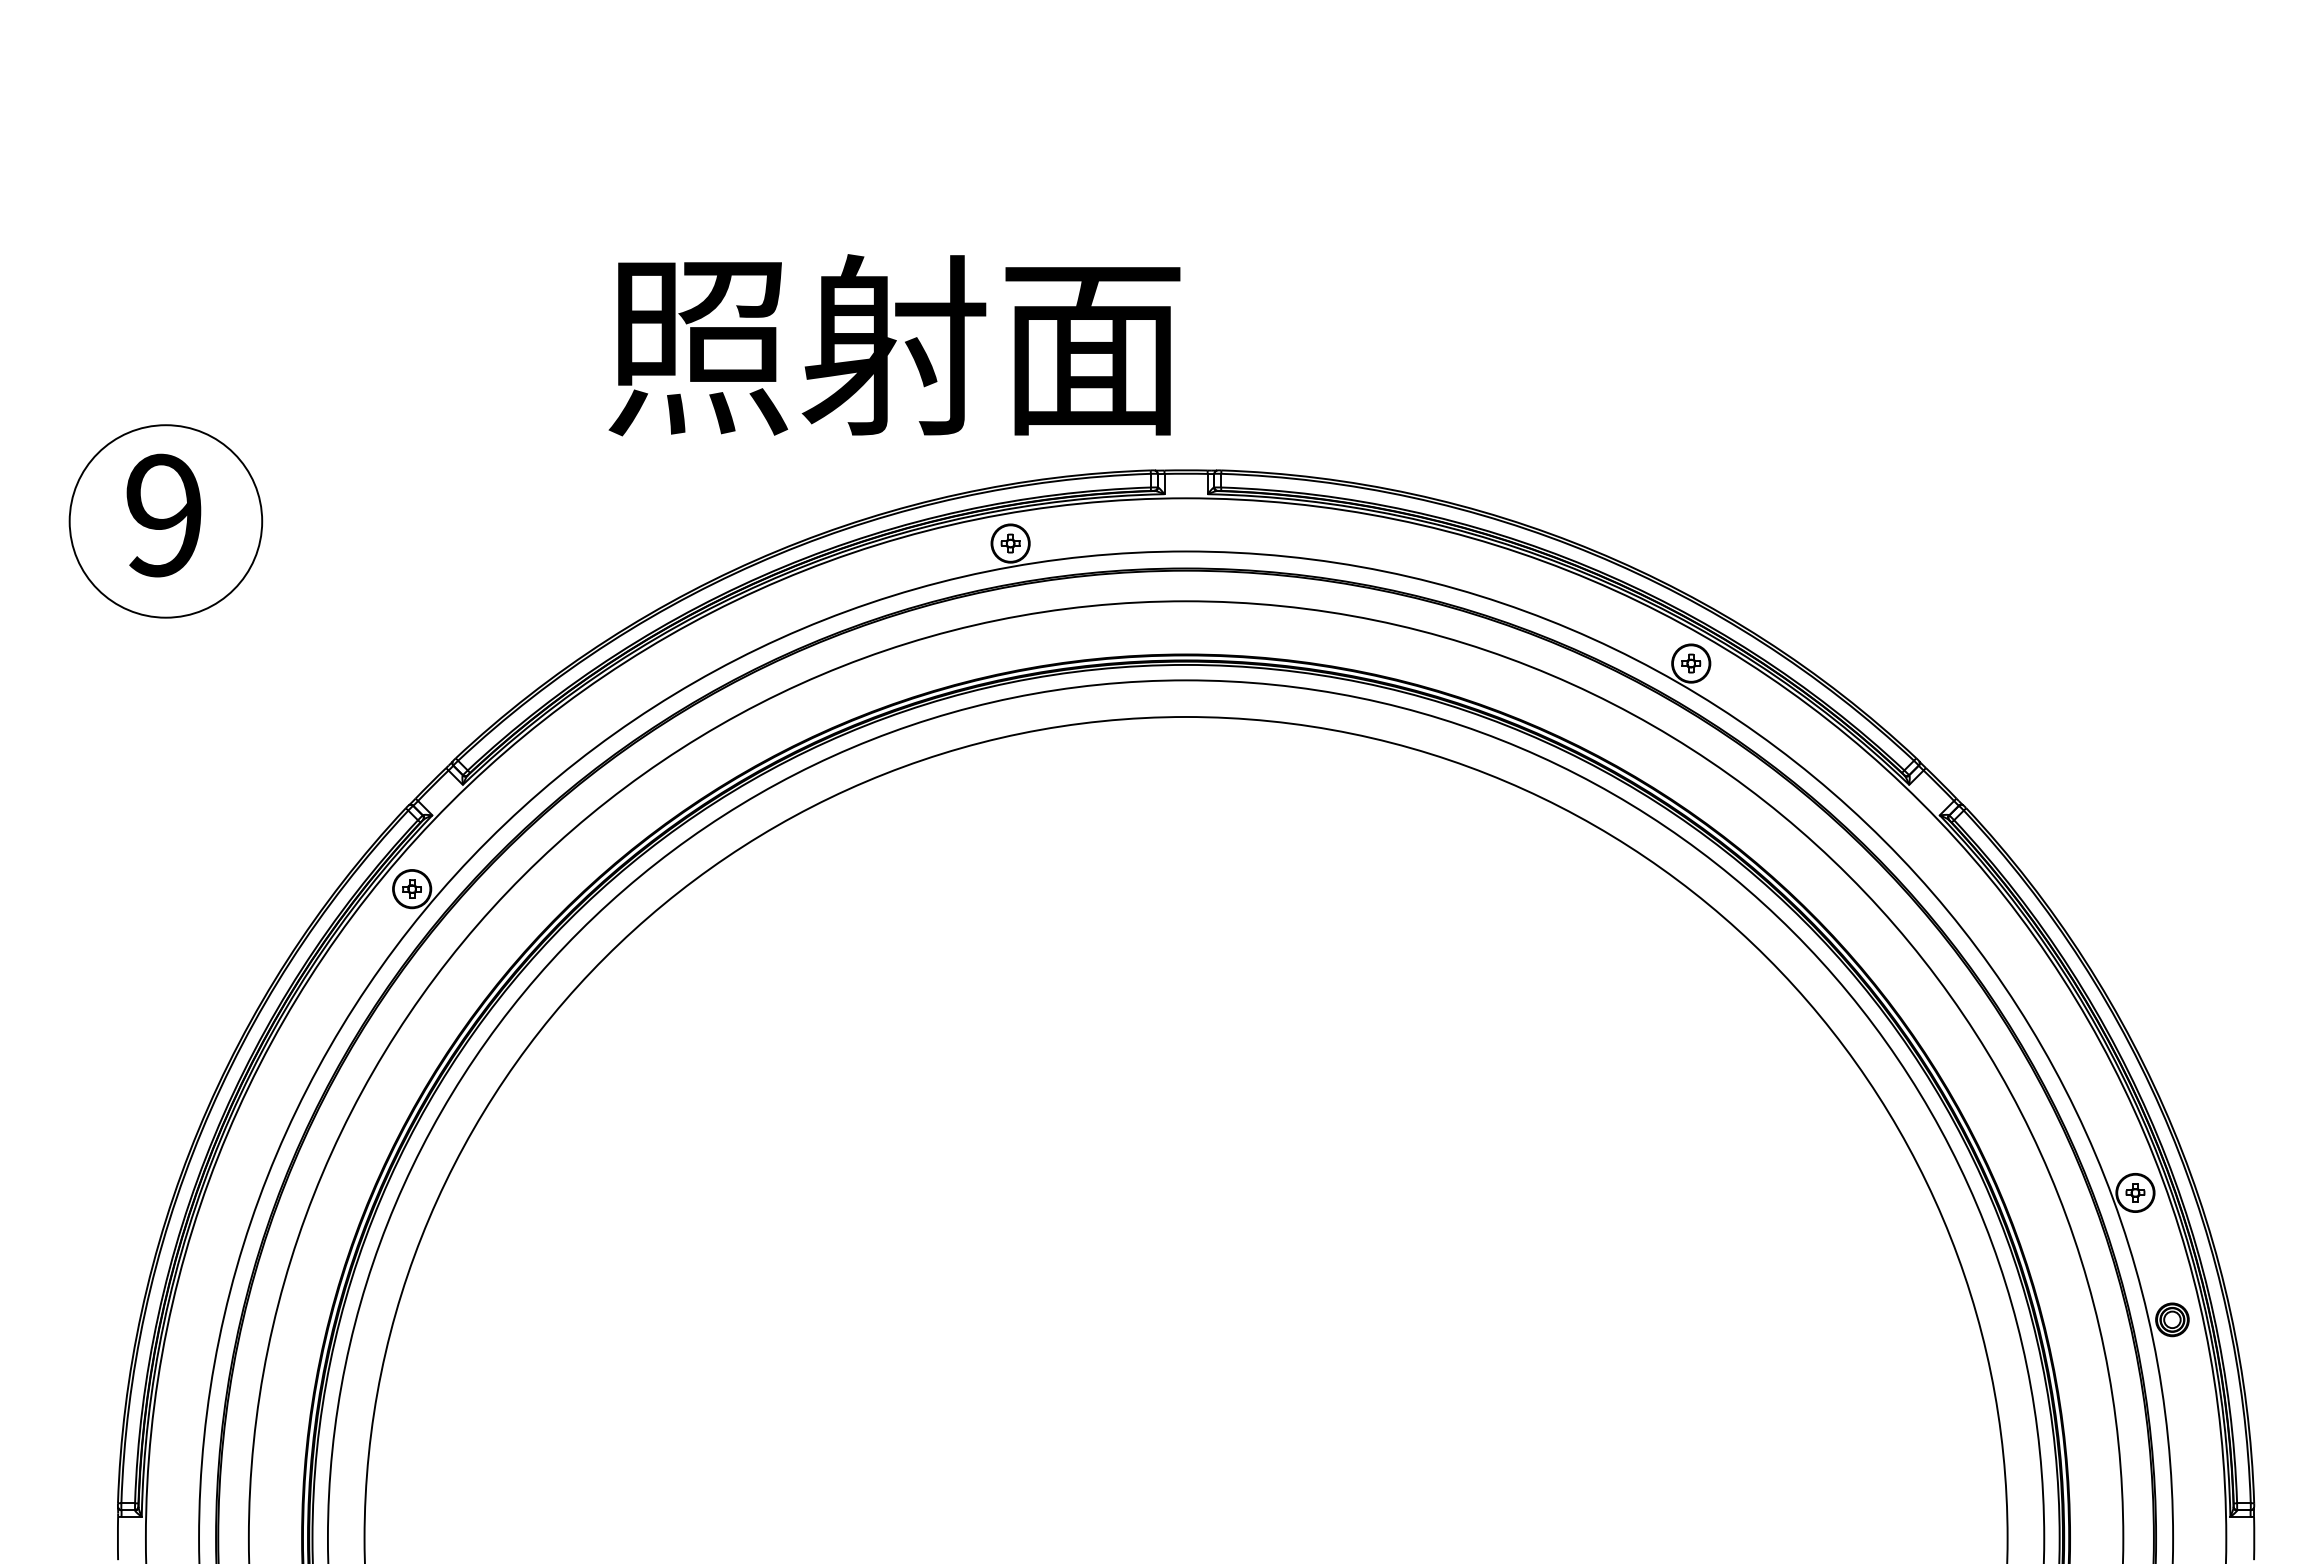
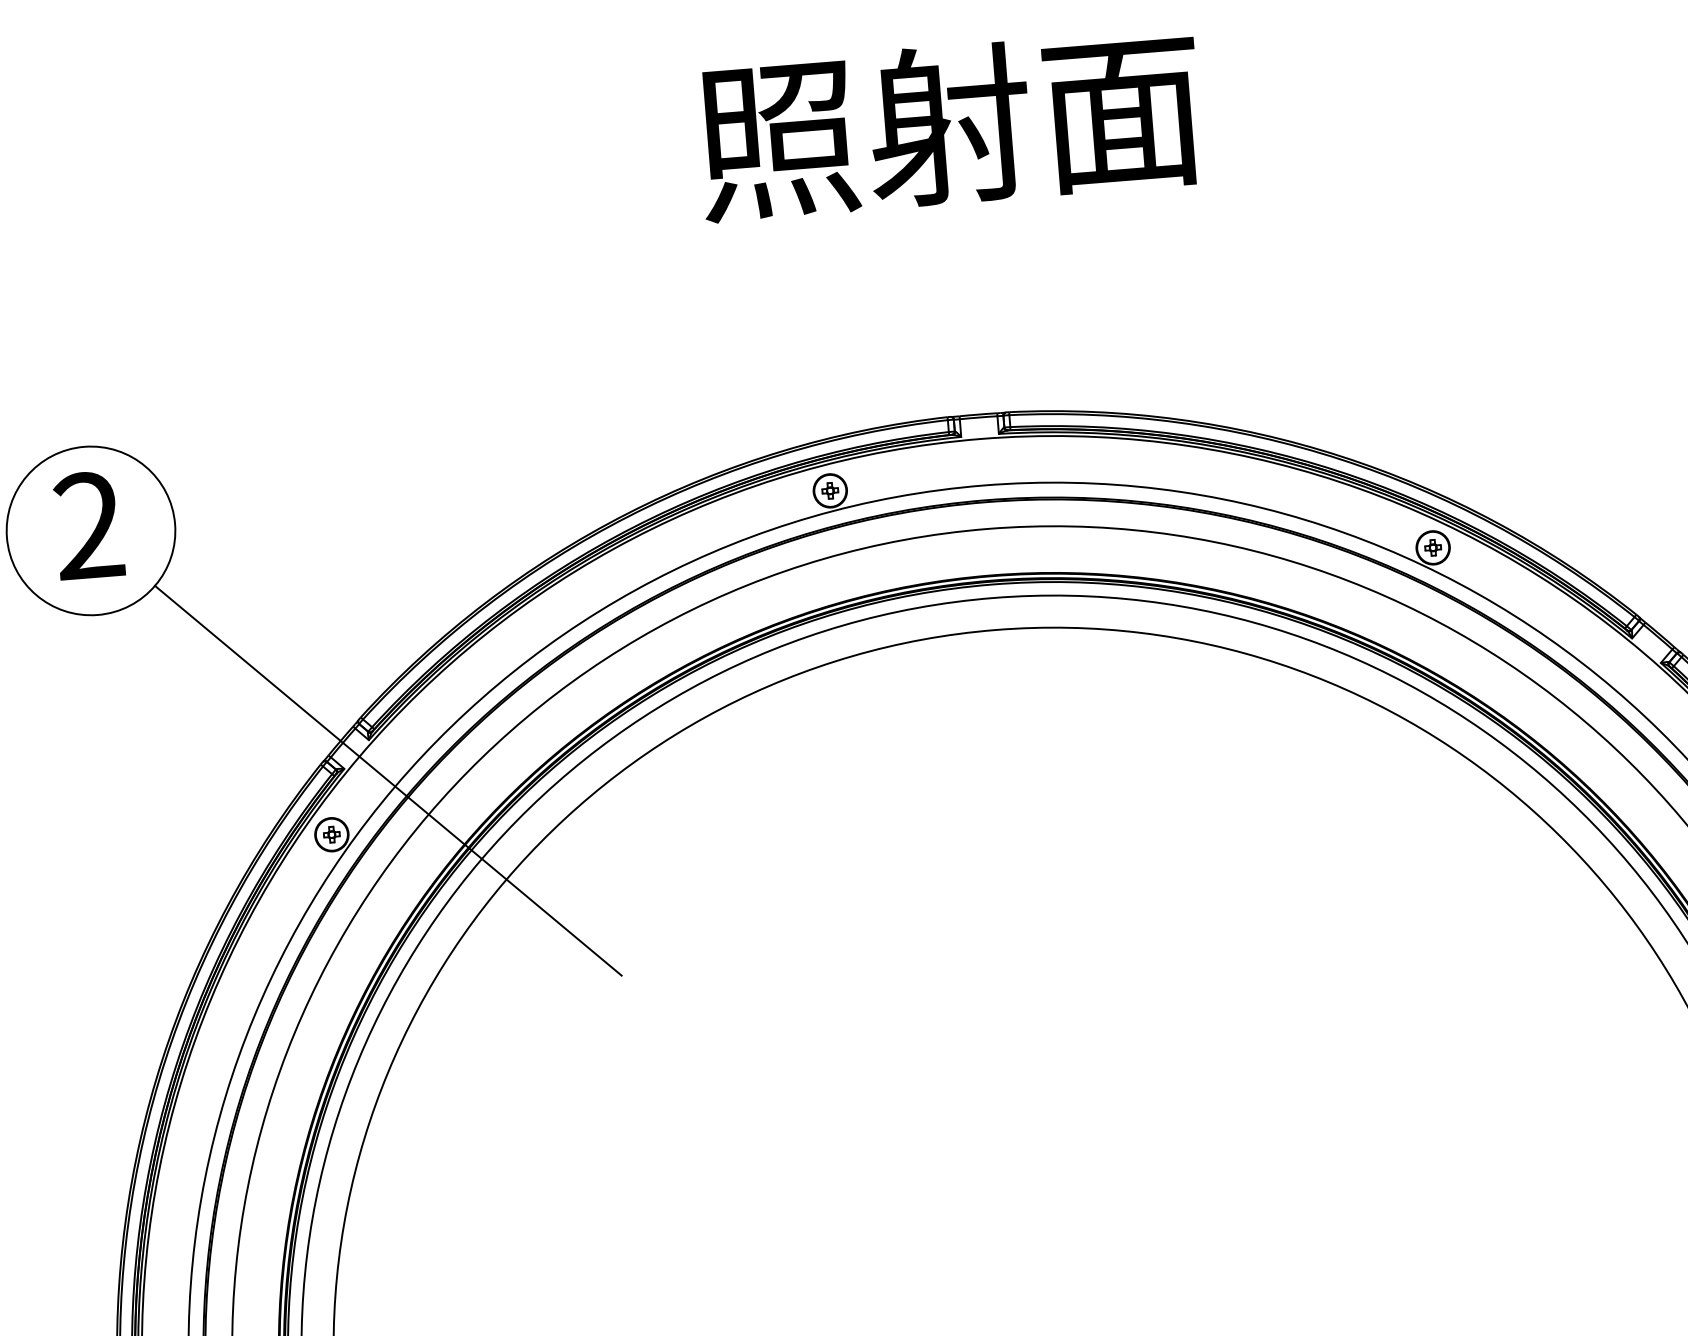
text: (894, 345) -> (949, 125), moved
text: (163, 515) -> (88, 525), 9 -> 2
line: (480, 832) -> (387, 780), added

